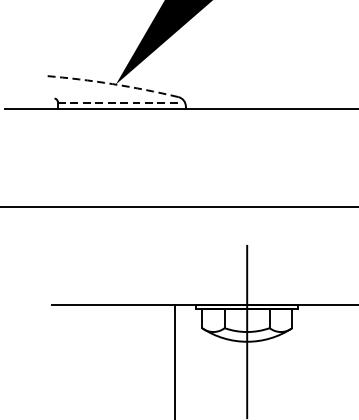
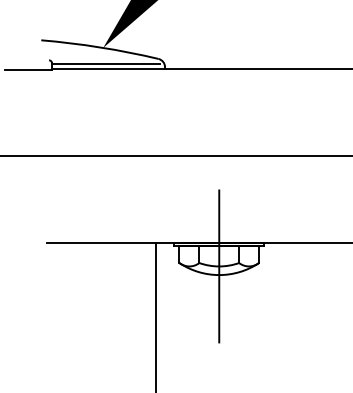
arc: (112, 84) -> (100, 47), dashed -> solid
line: (118, 103) -> (105, 64), dashed -> solid

